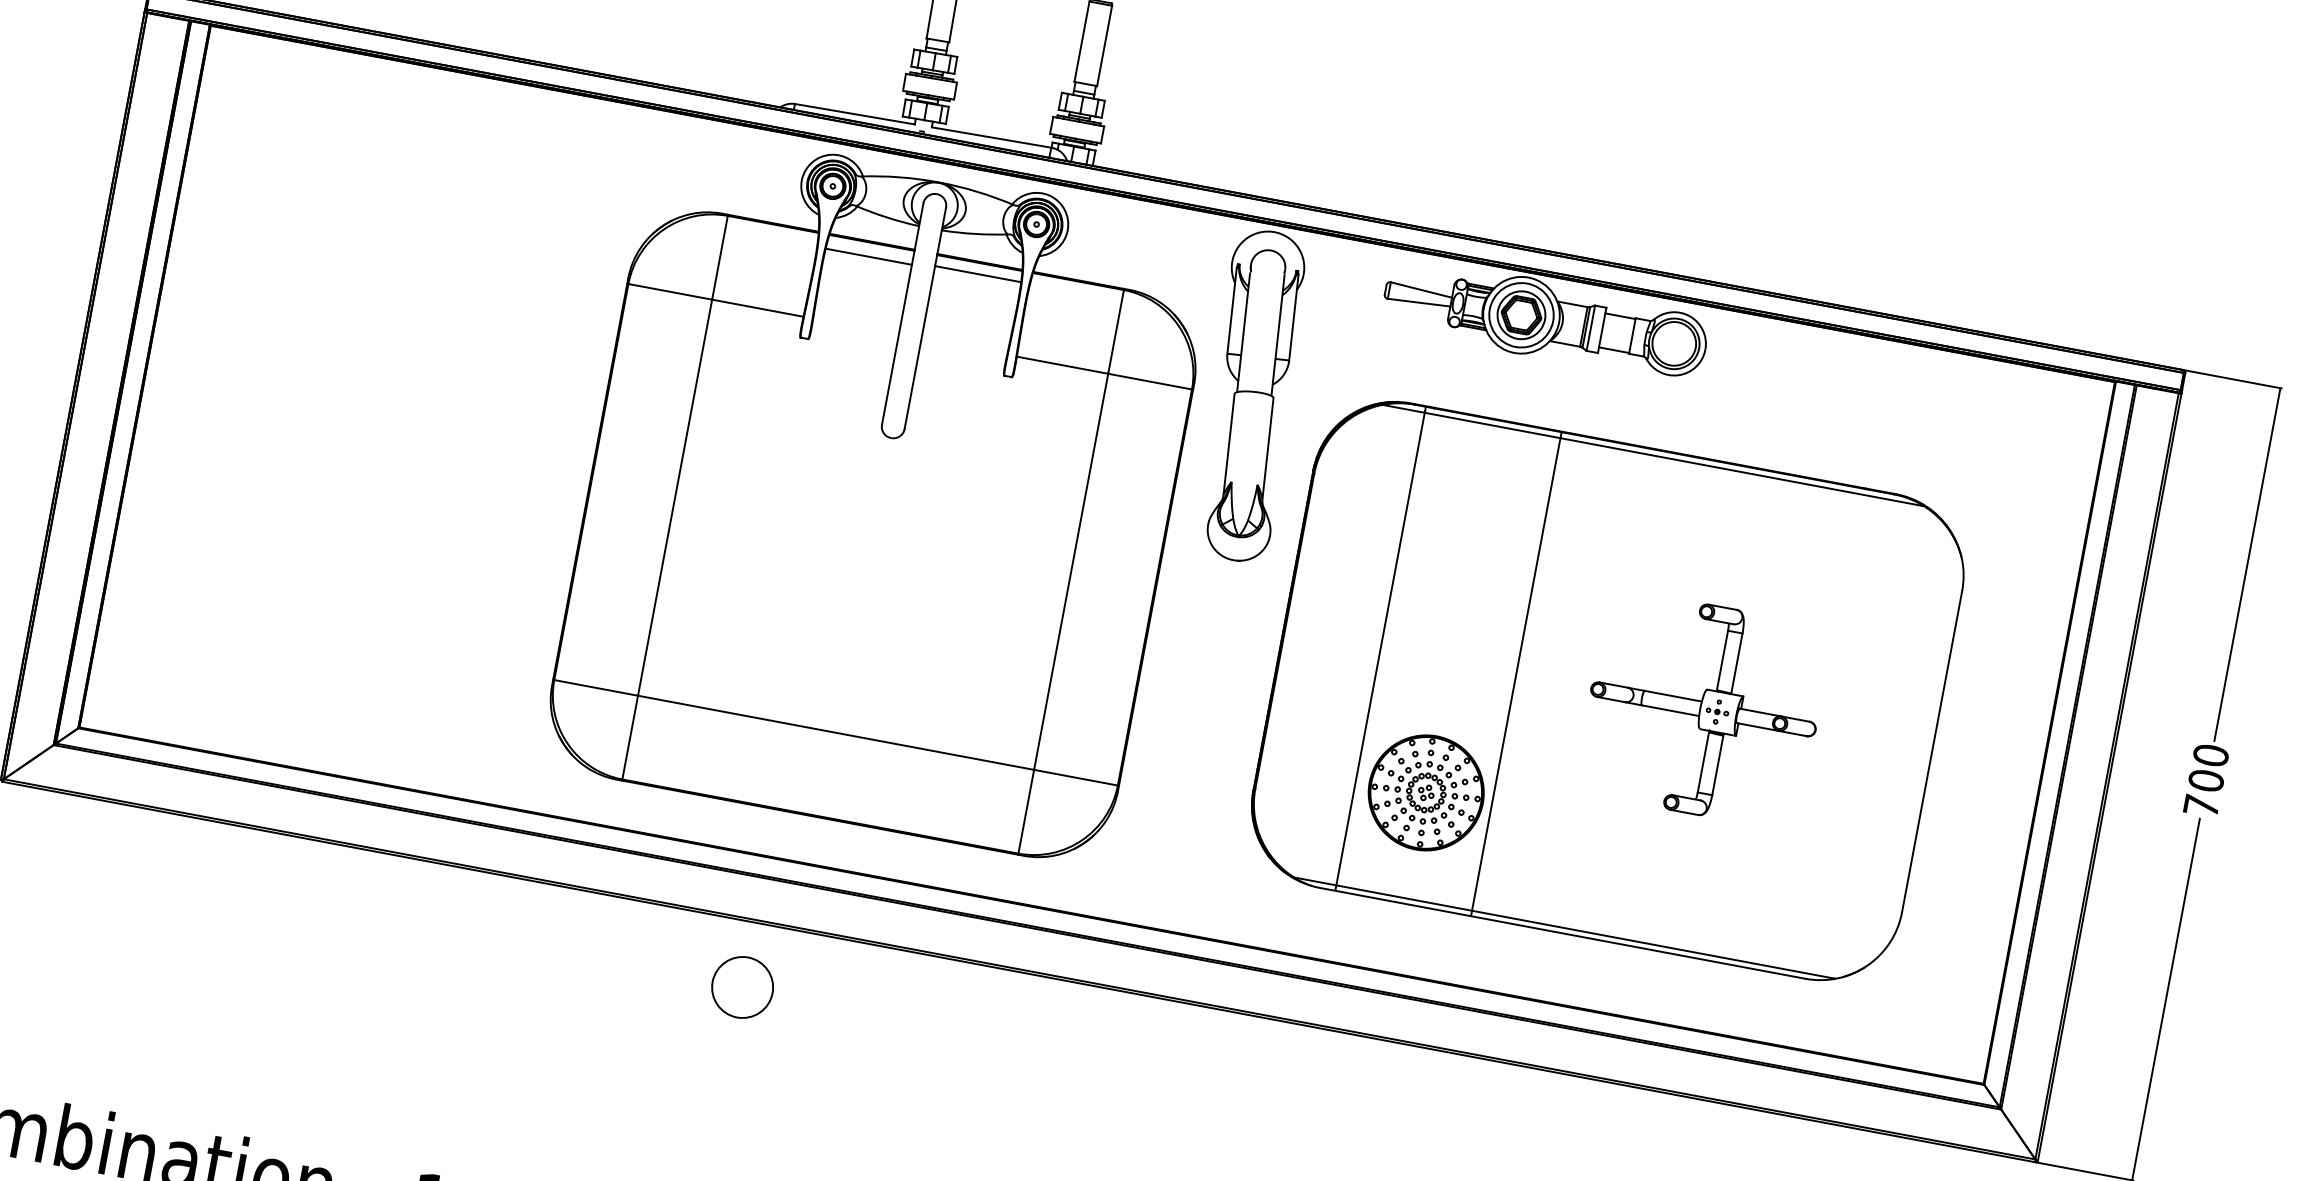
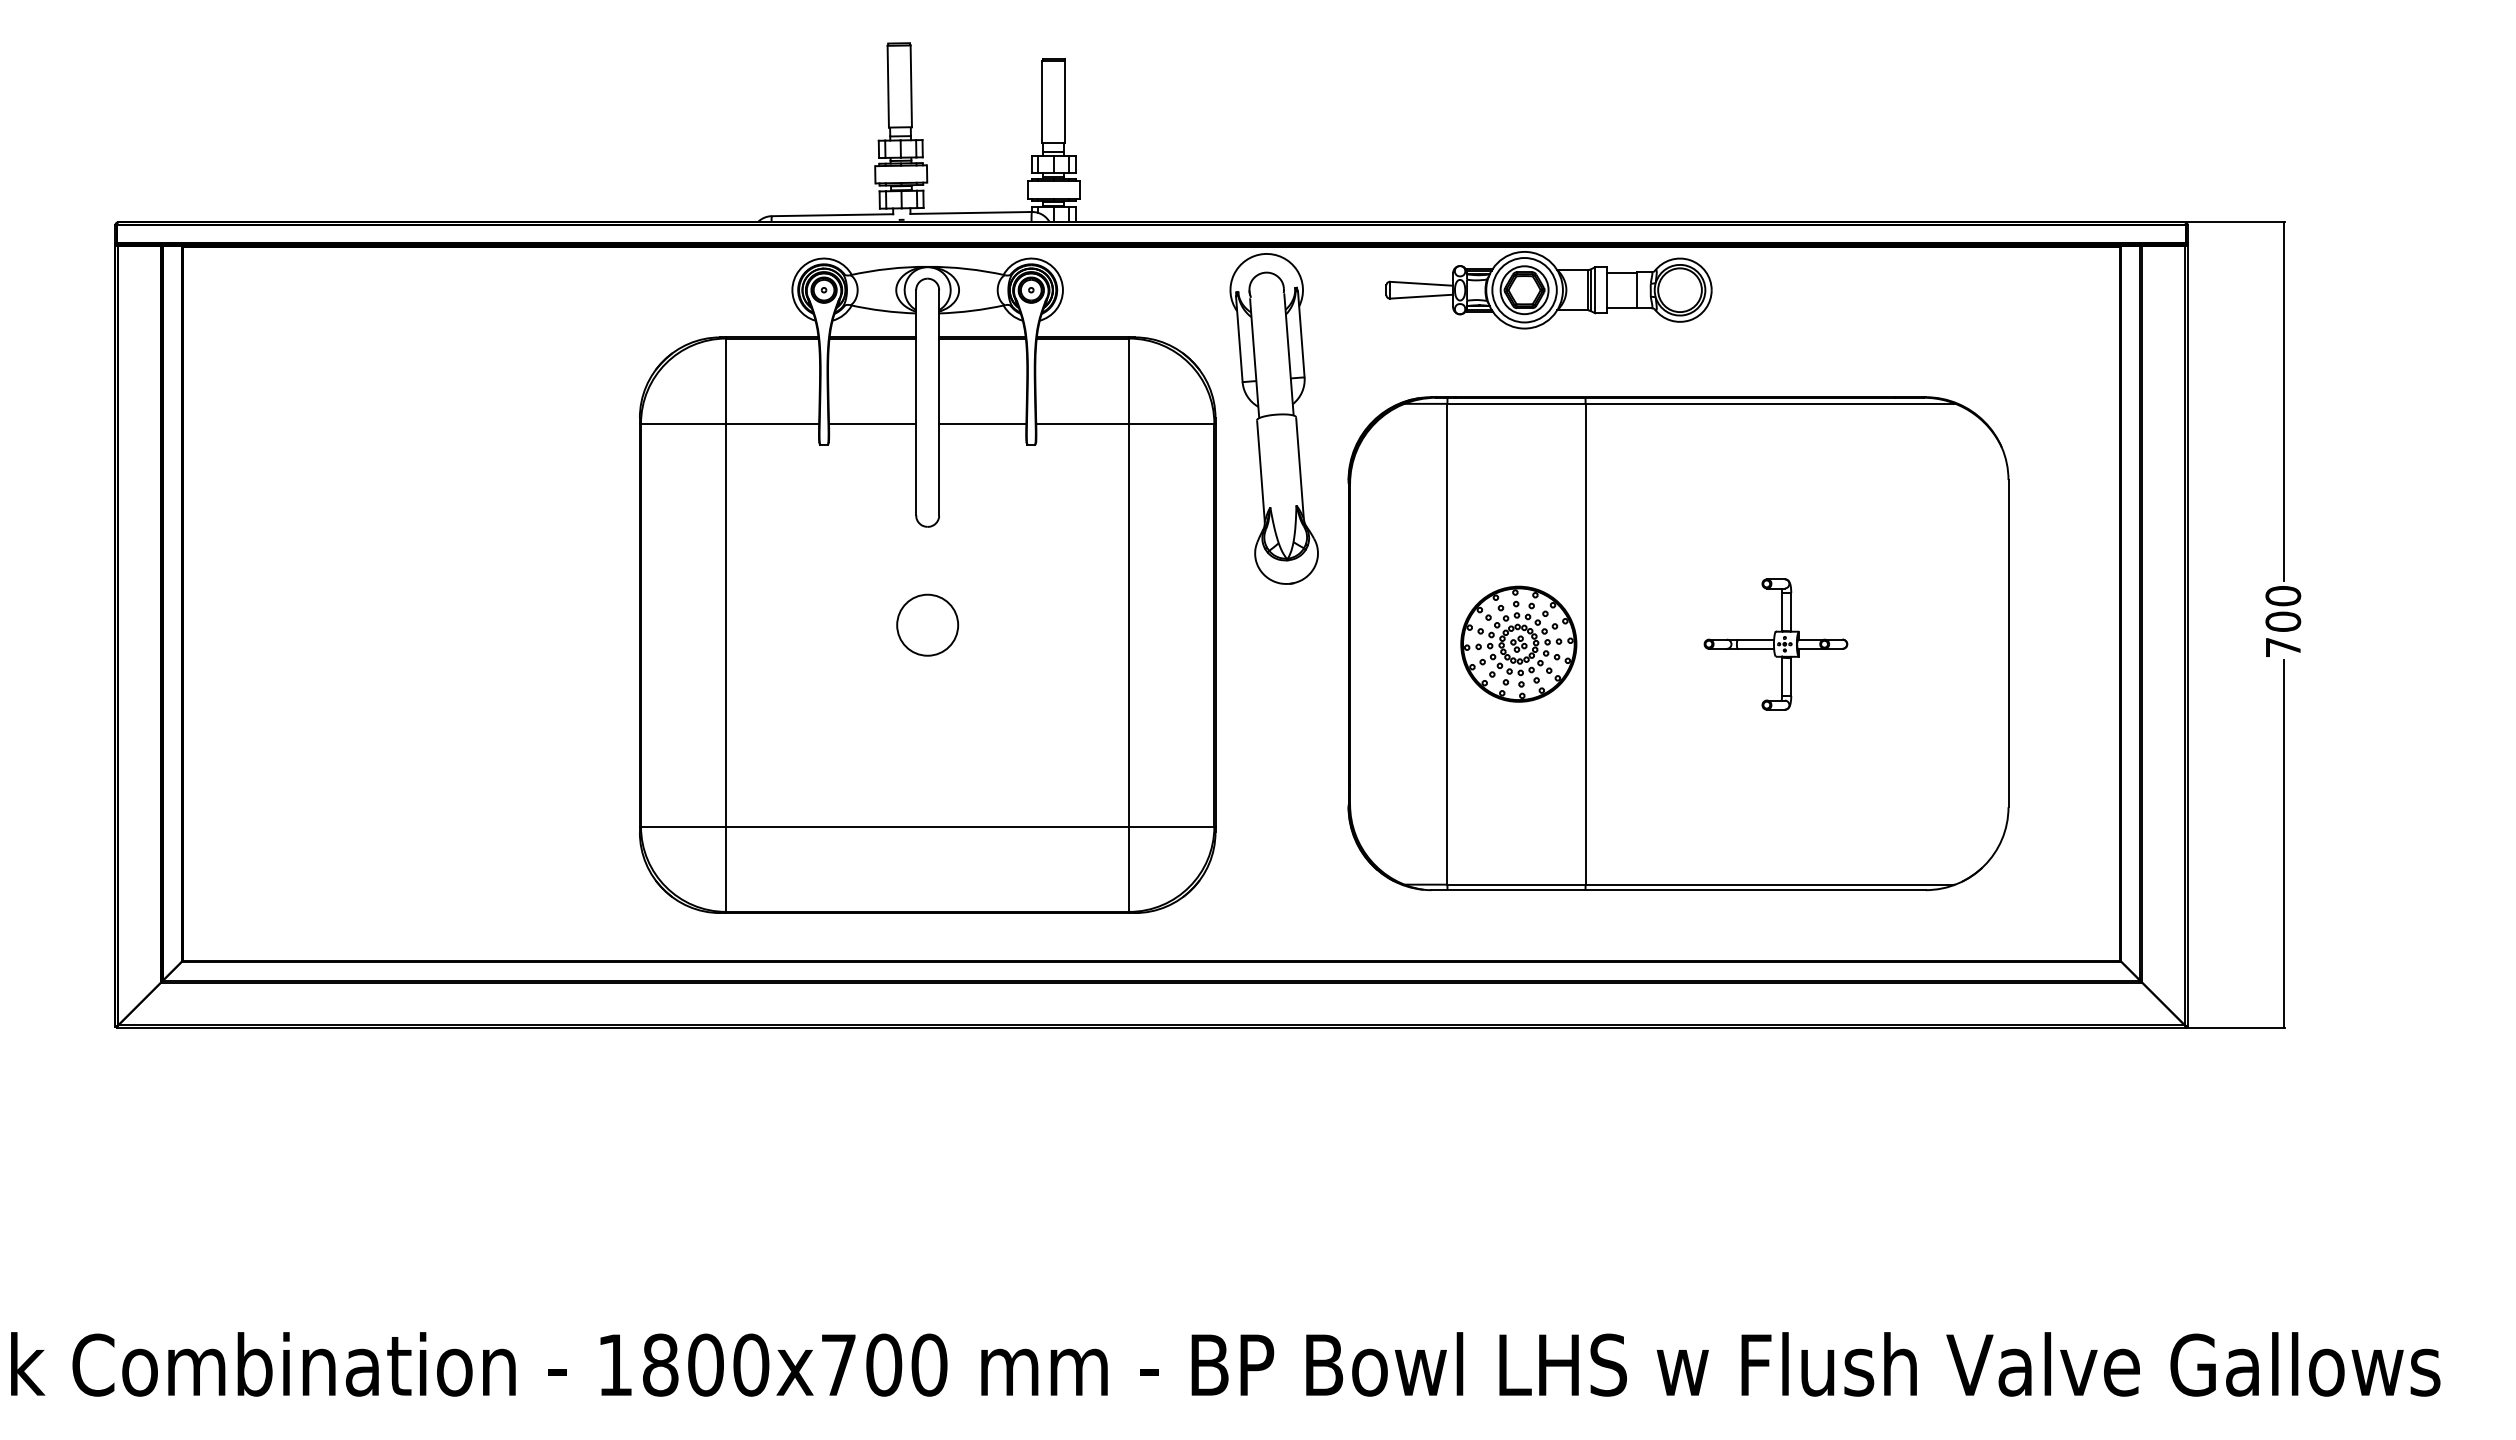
line: (869, 256) -> (872, 423), moved
line: (977, 273) -> (982, 423), moved
part: (1702, 709) -> (1775, 644), size x0.62
part: (1426, 792) -> (1518, 643), moved
circle: (742, 986) -> (927, 624), moved

